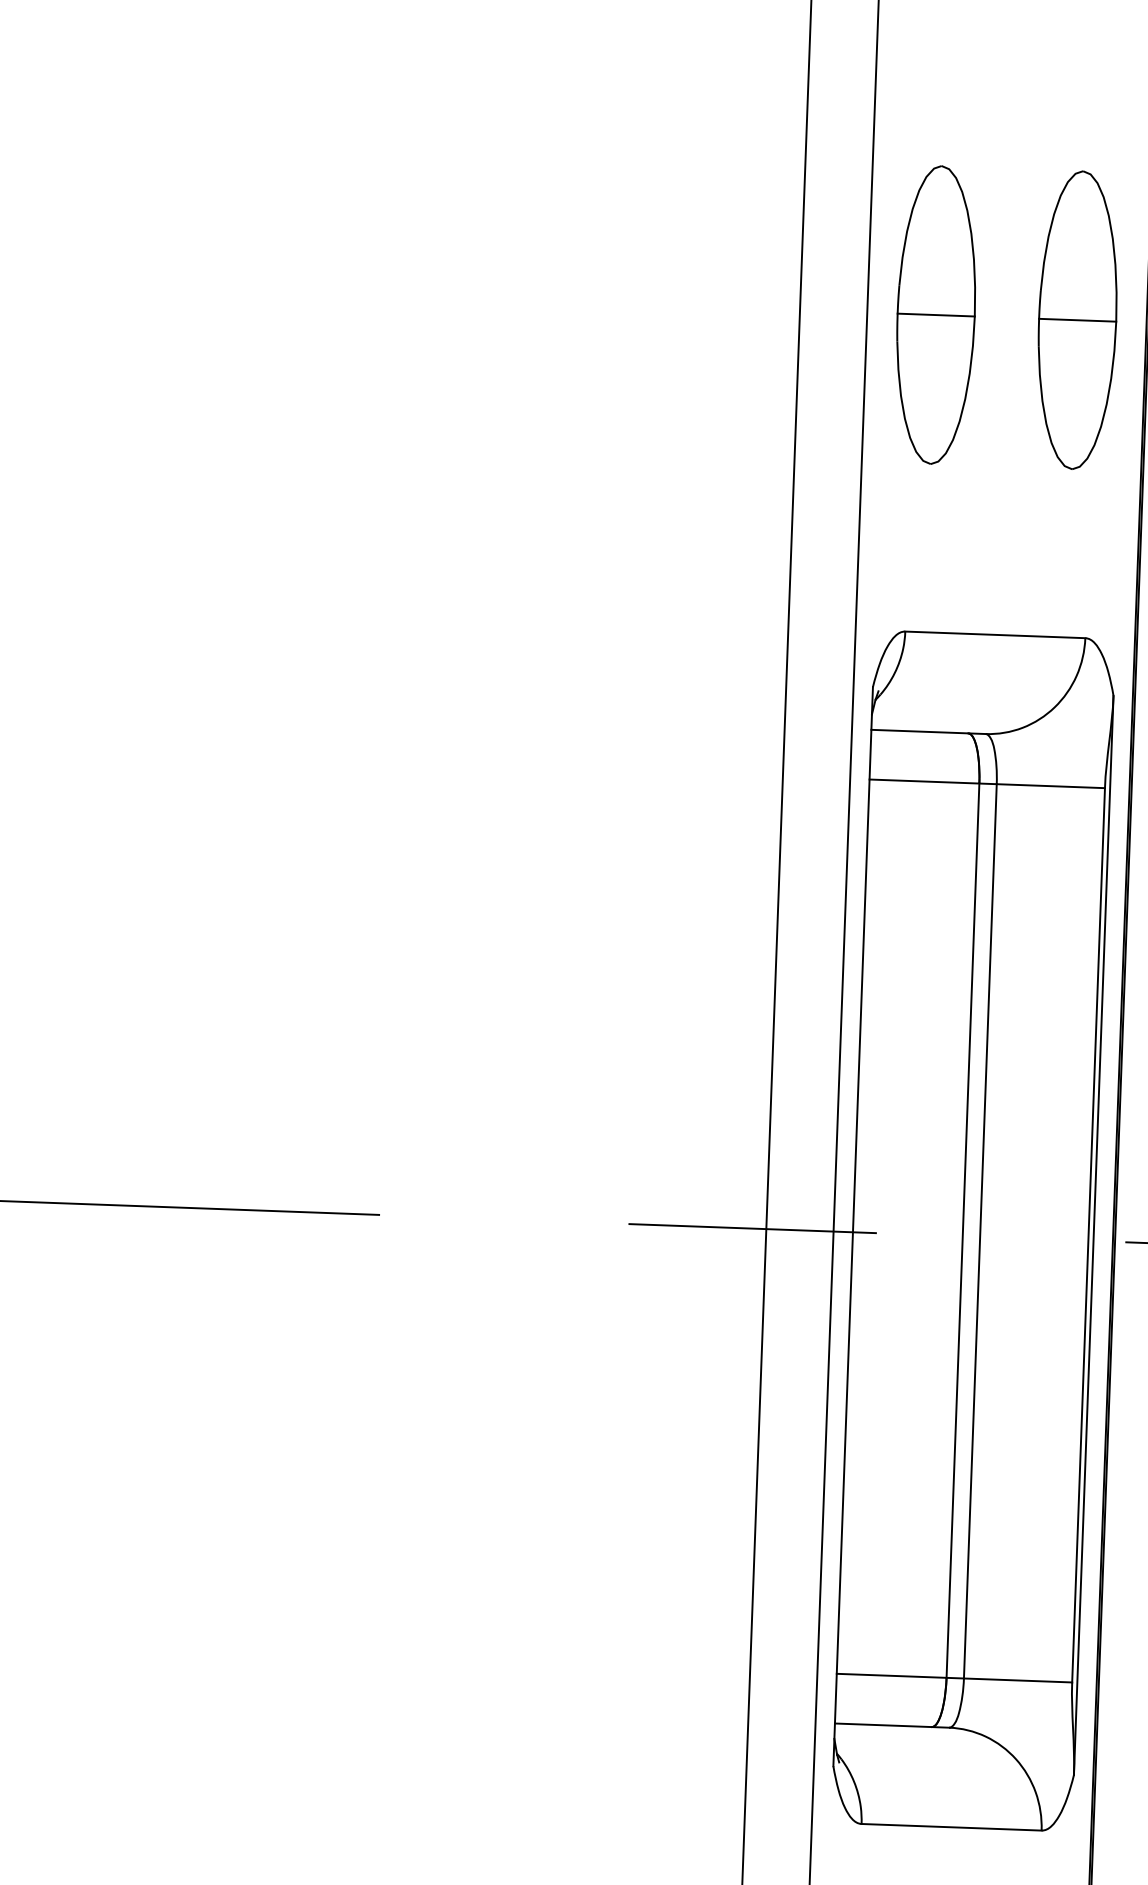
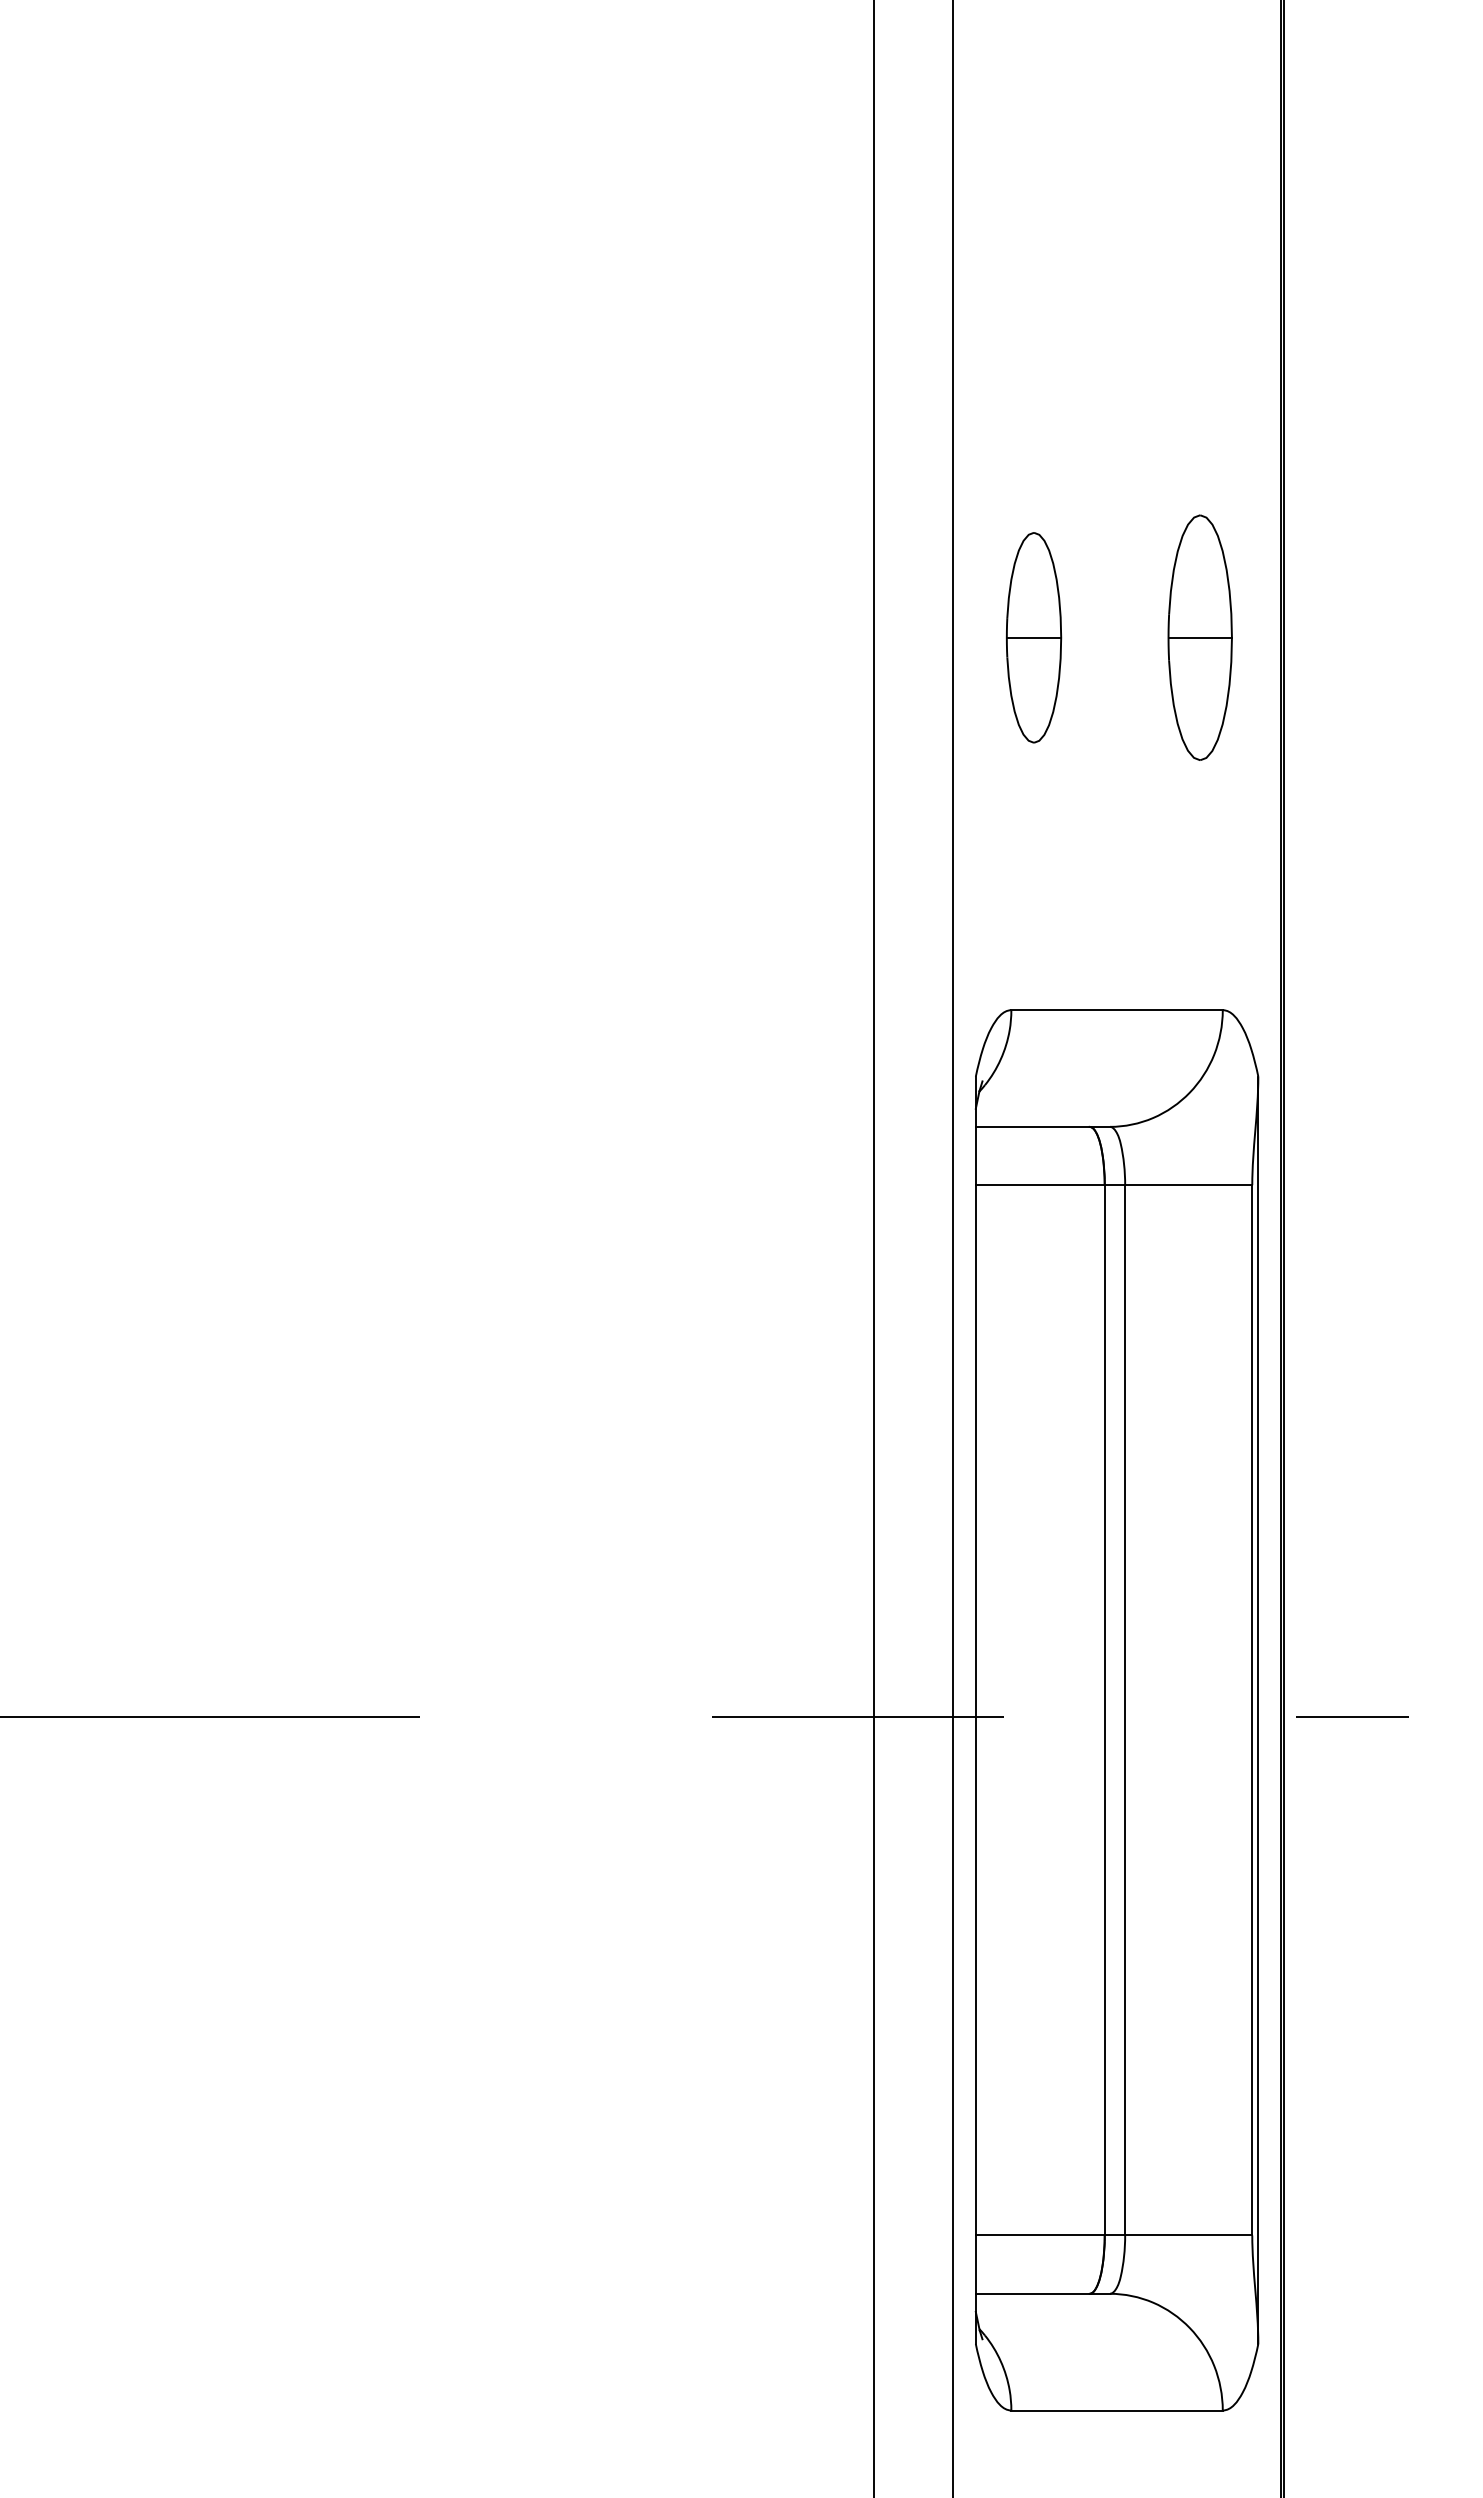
part: (935, 314) -> (1033, 637), size x0.6
part: (1077, 320) -> (1200, 637), size x0.7

